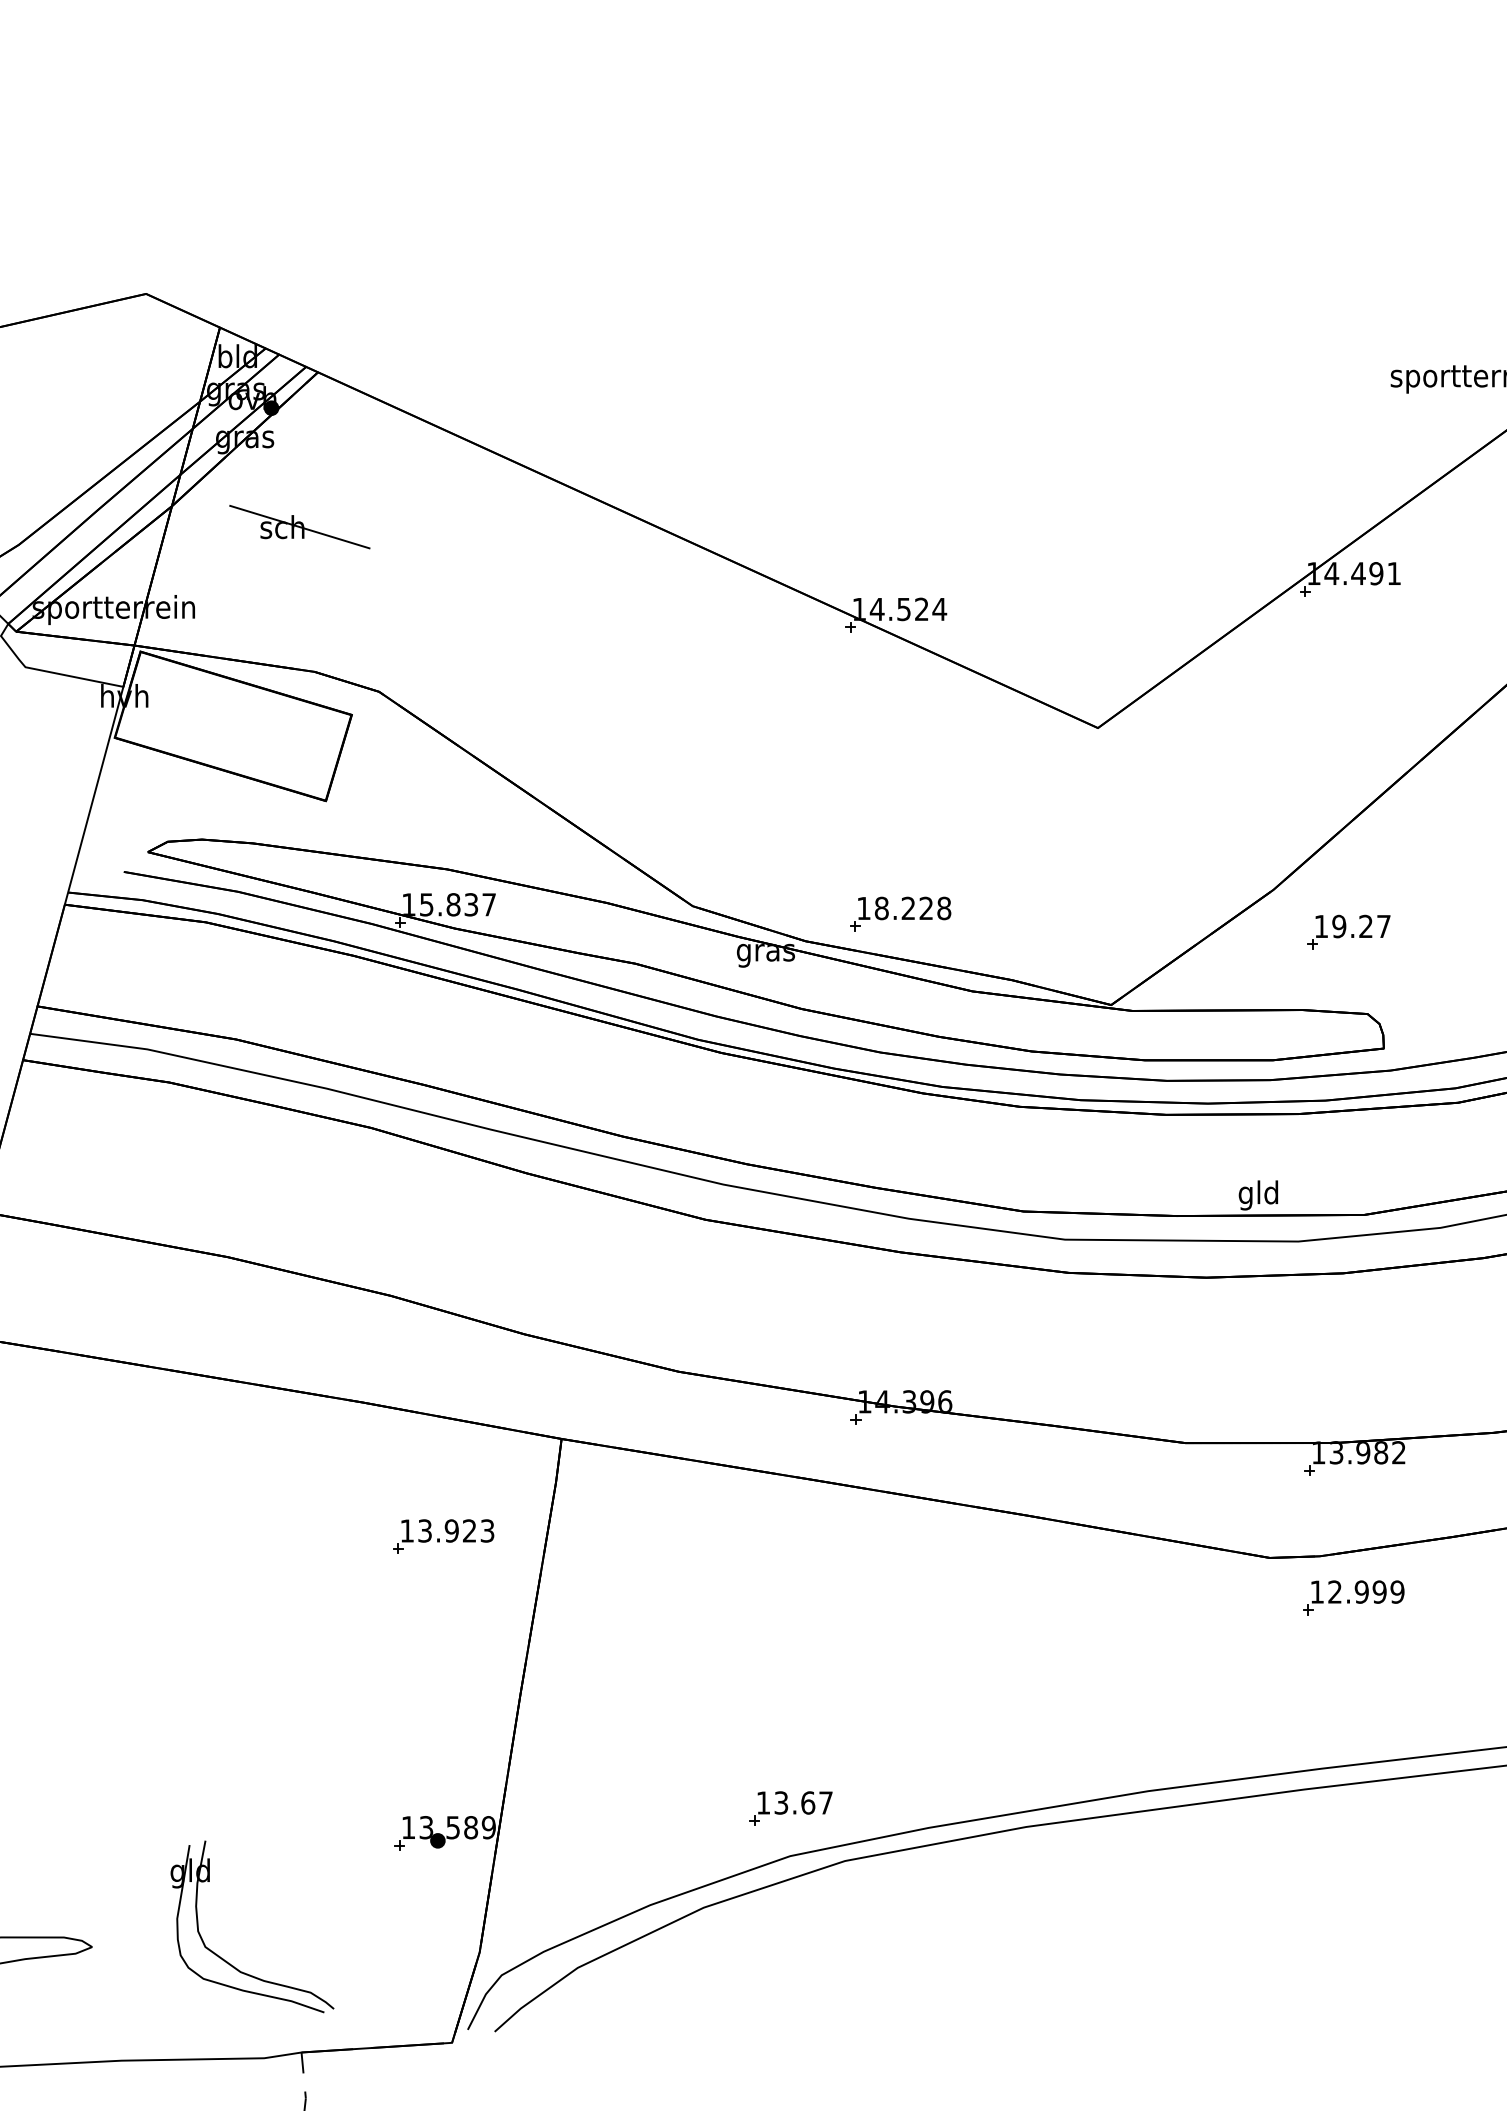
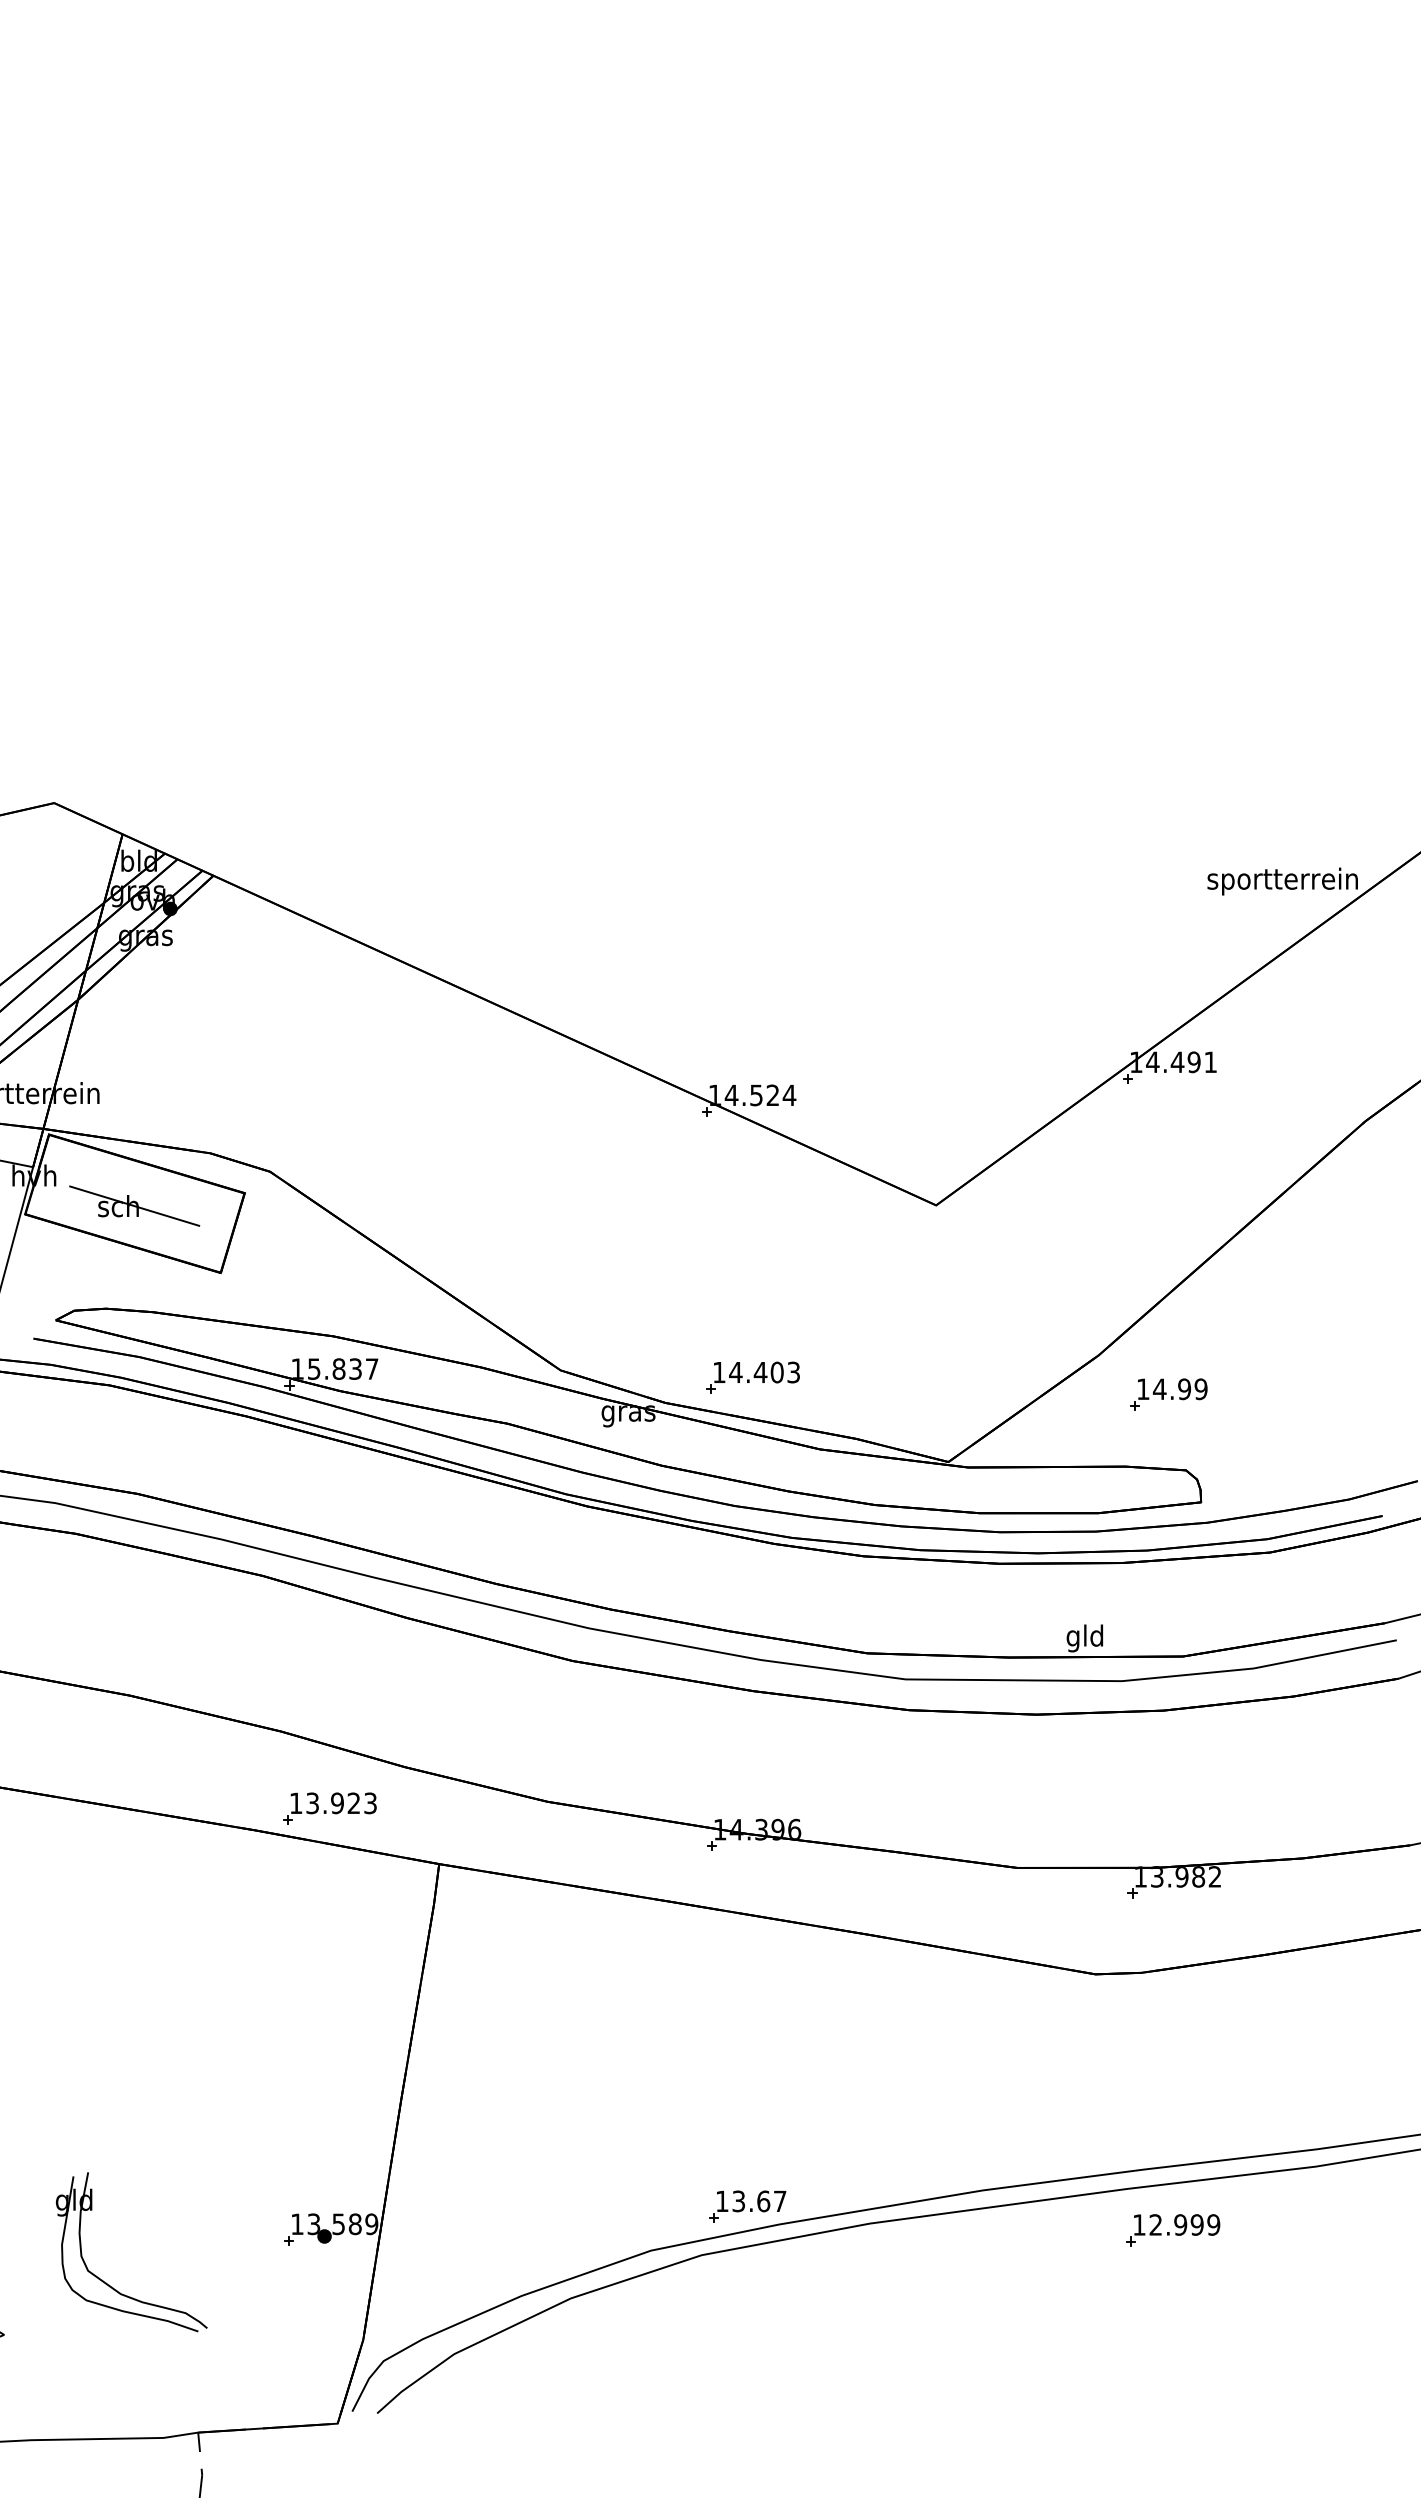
part: (299, 526) -> (134, 1205), moved
text: (912, 908) -> (764, 1372), 18.228 -> 14.403
text: (1360, 926) -> (1179, 1389), 19.27 -> 14.99
part: (443, 1536) -> (329, 1808), moved
part: (1354, 1598) -> (1173, 2230), moved
part: (790, 1808) -> (747, 2206), moved
part: (228, 1961) -> (109, 2284), moved

